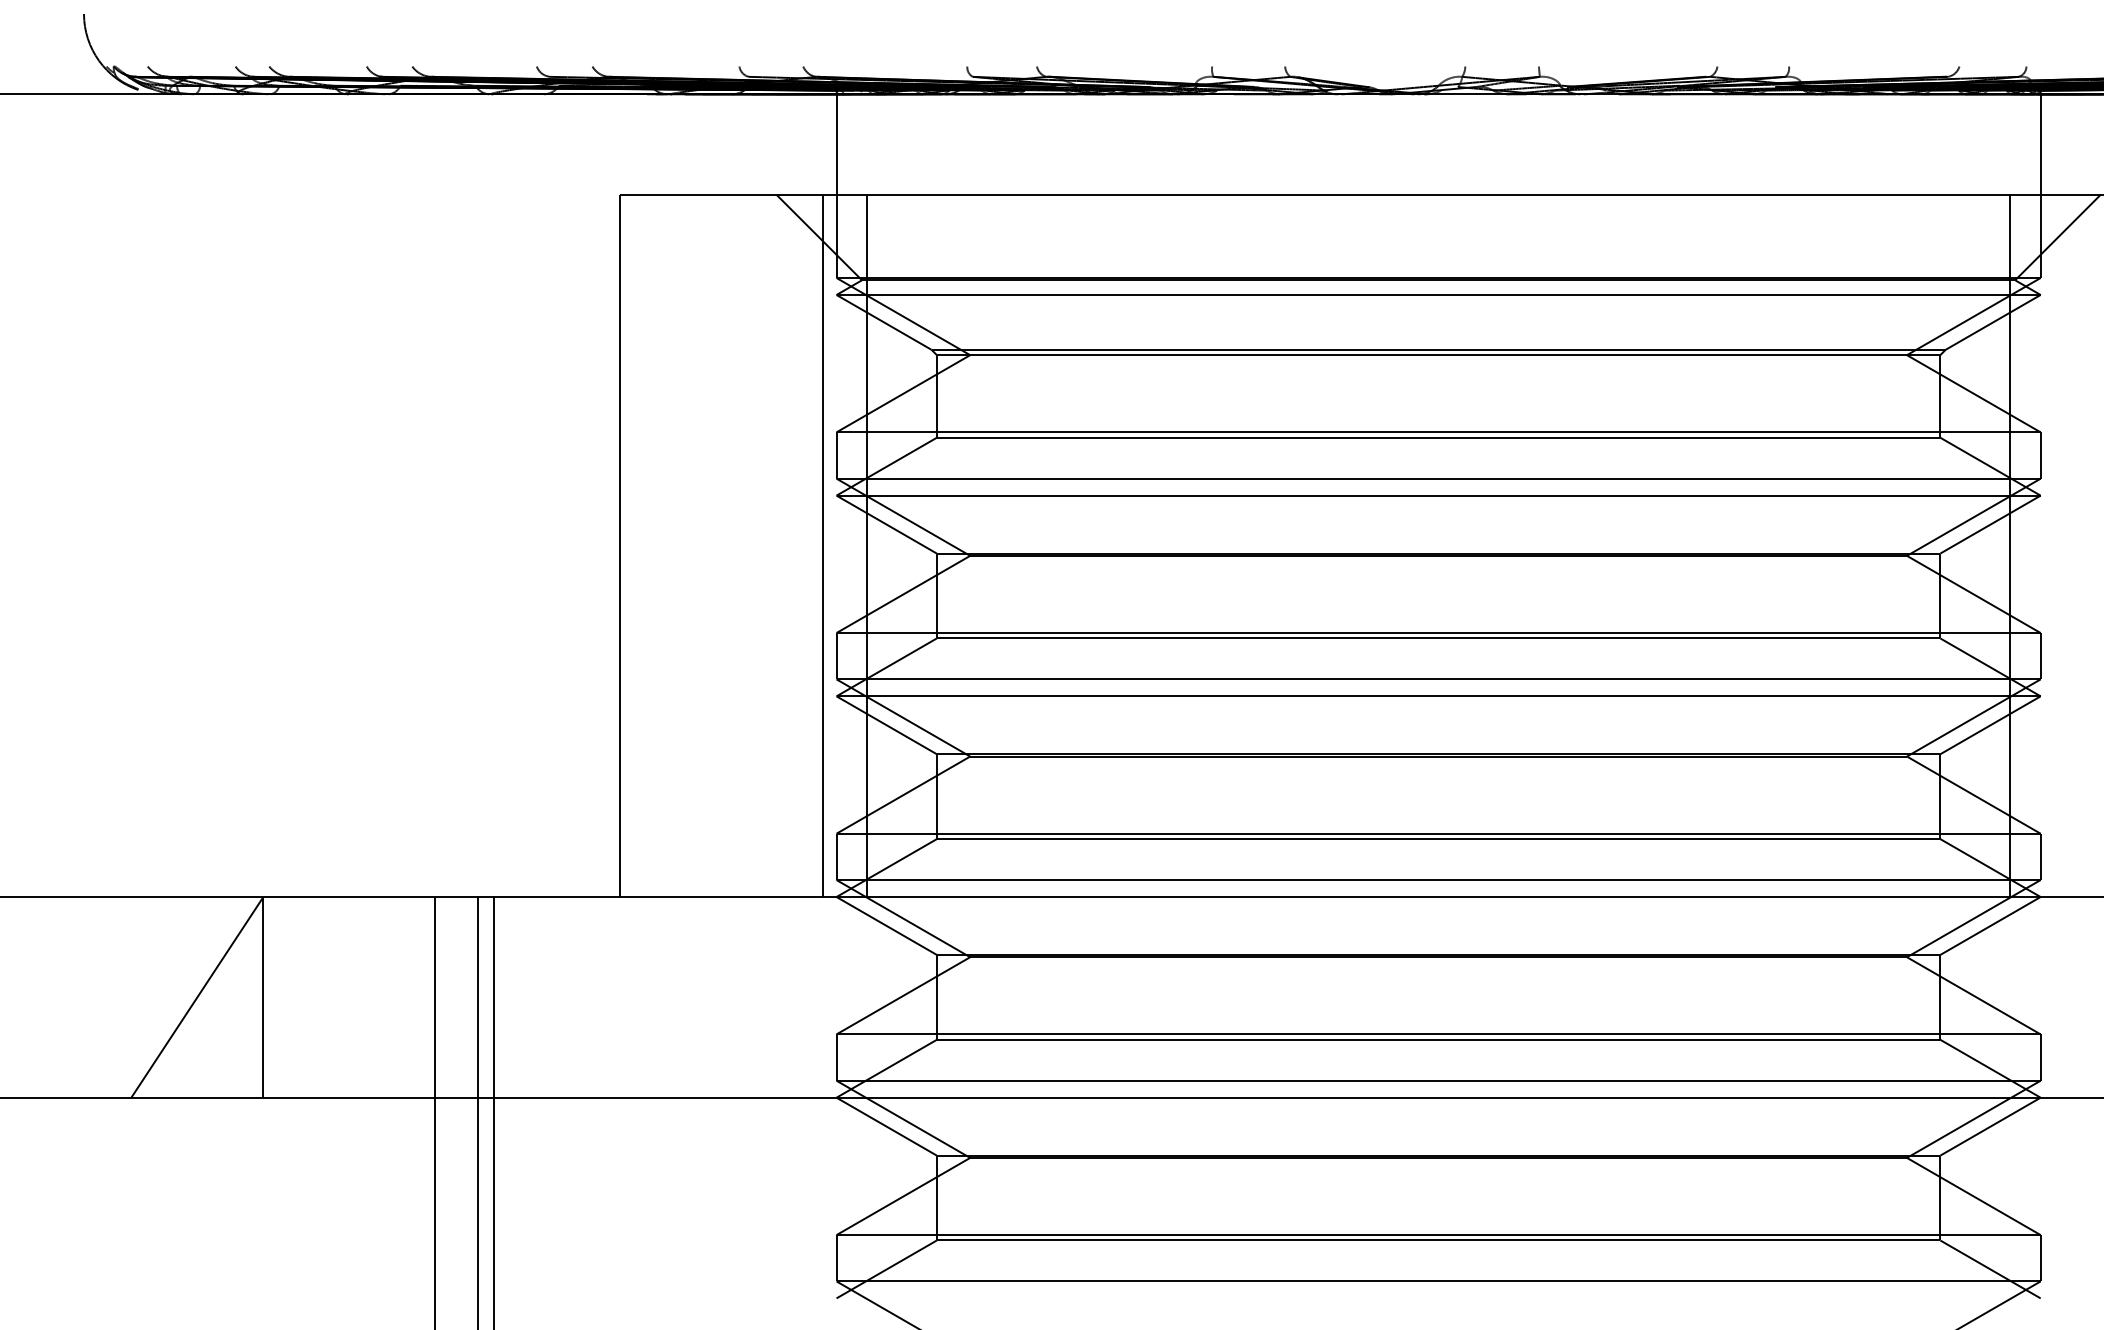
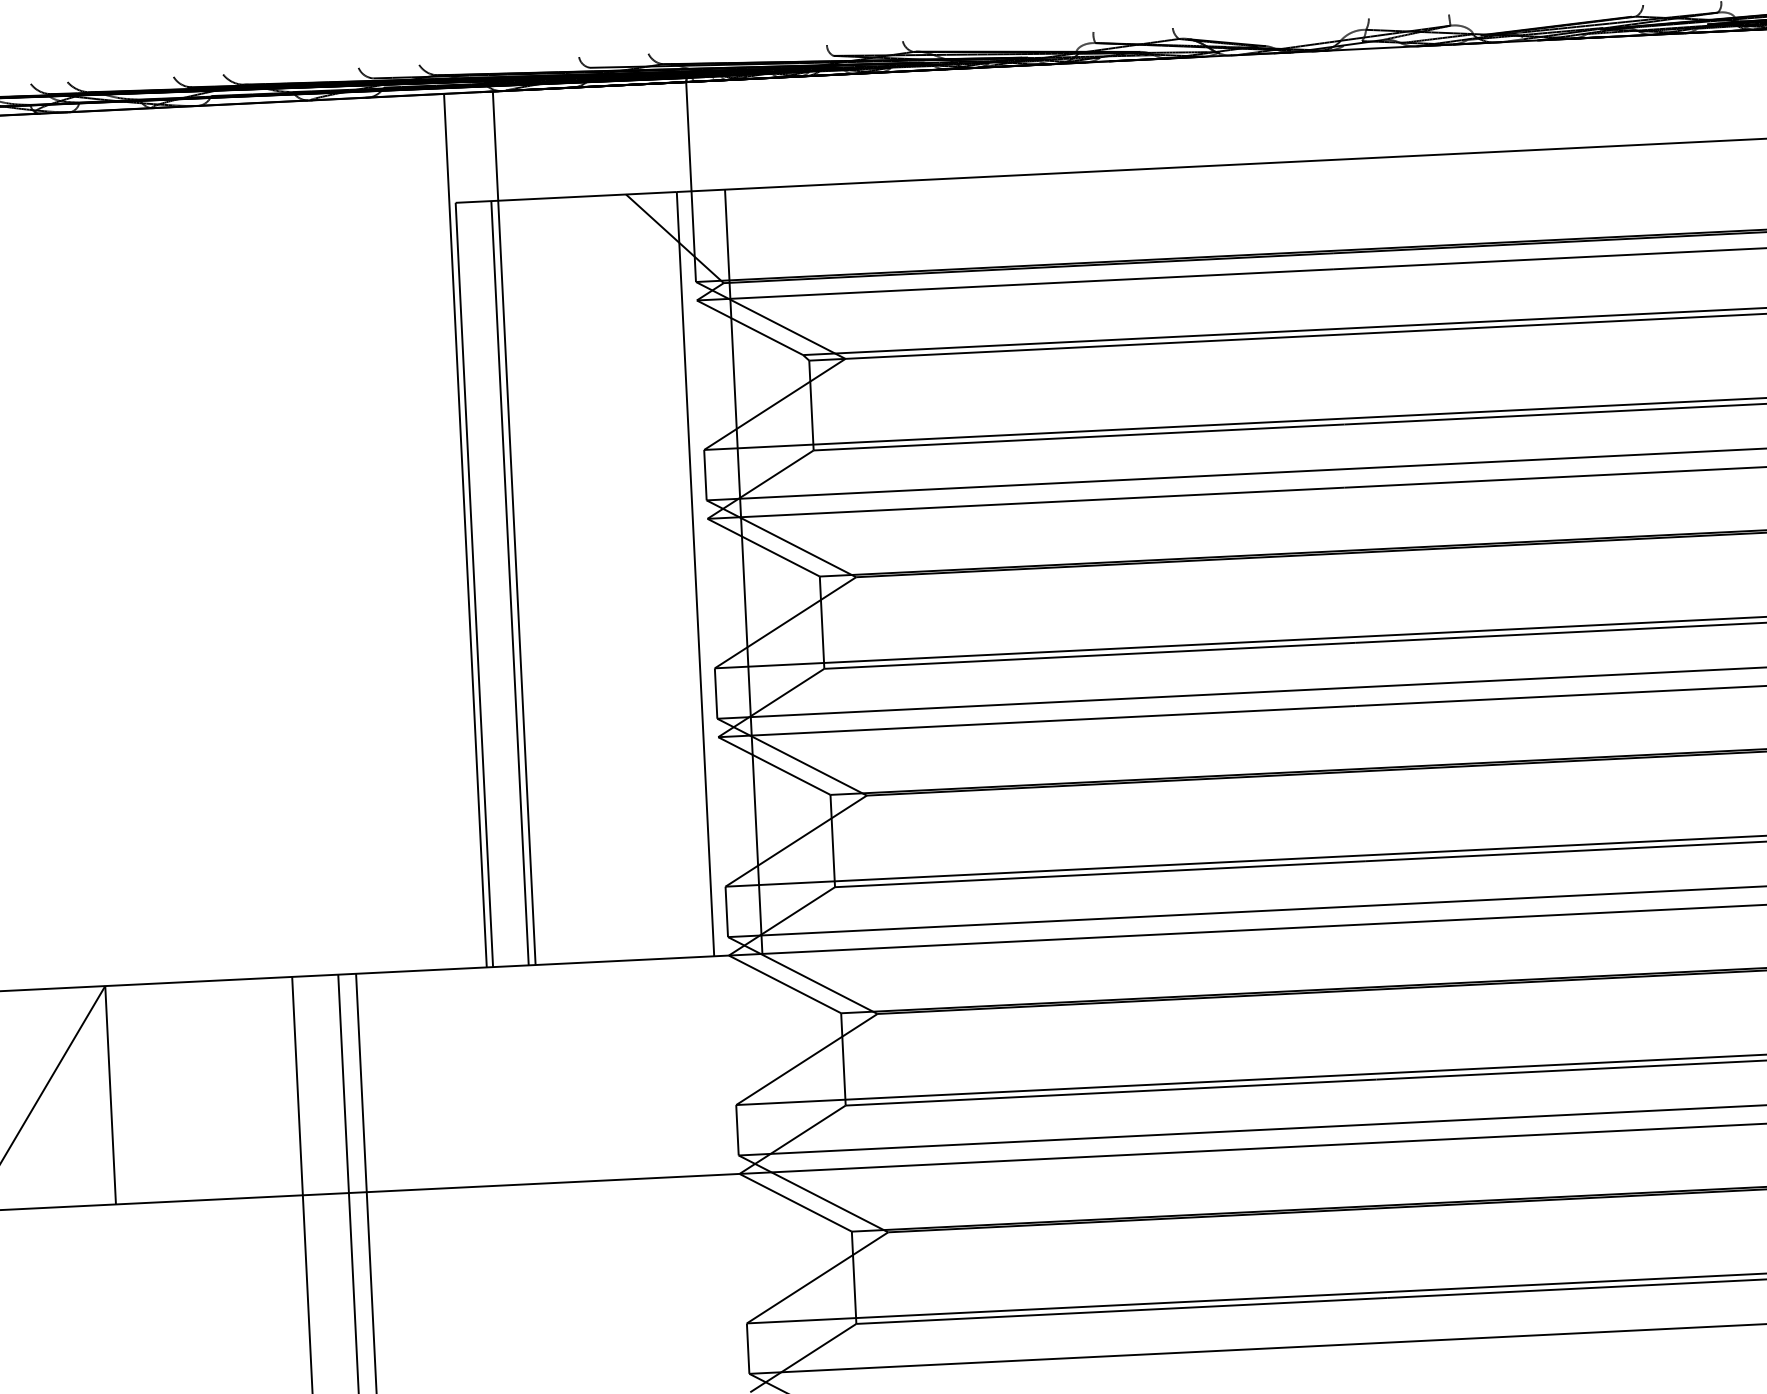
line: (614, 495) -> (465, 530), added
line: (658, 495) -> (513, 528), added
line: (652, 545) -> (509, 582), added

